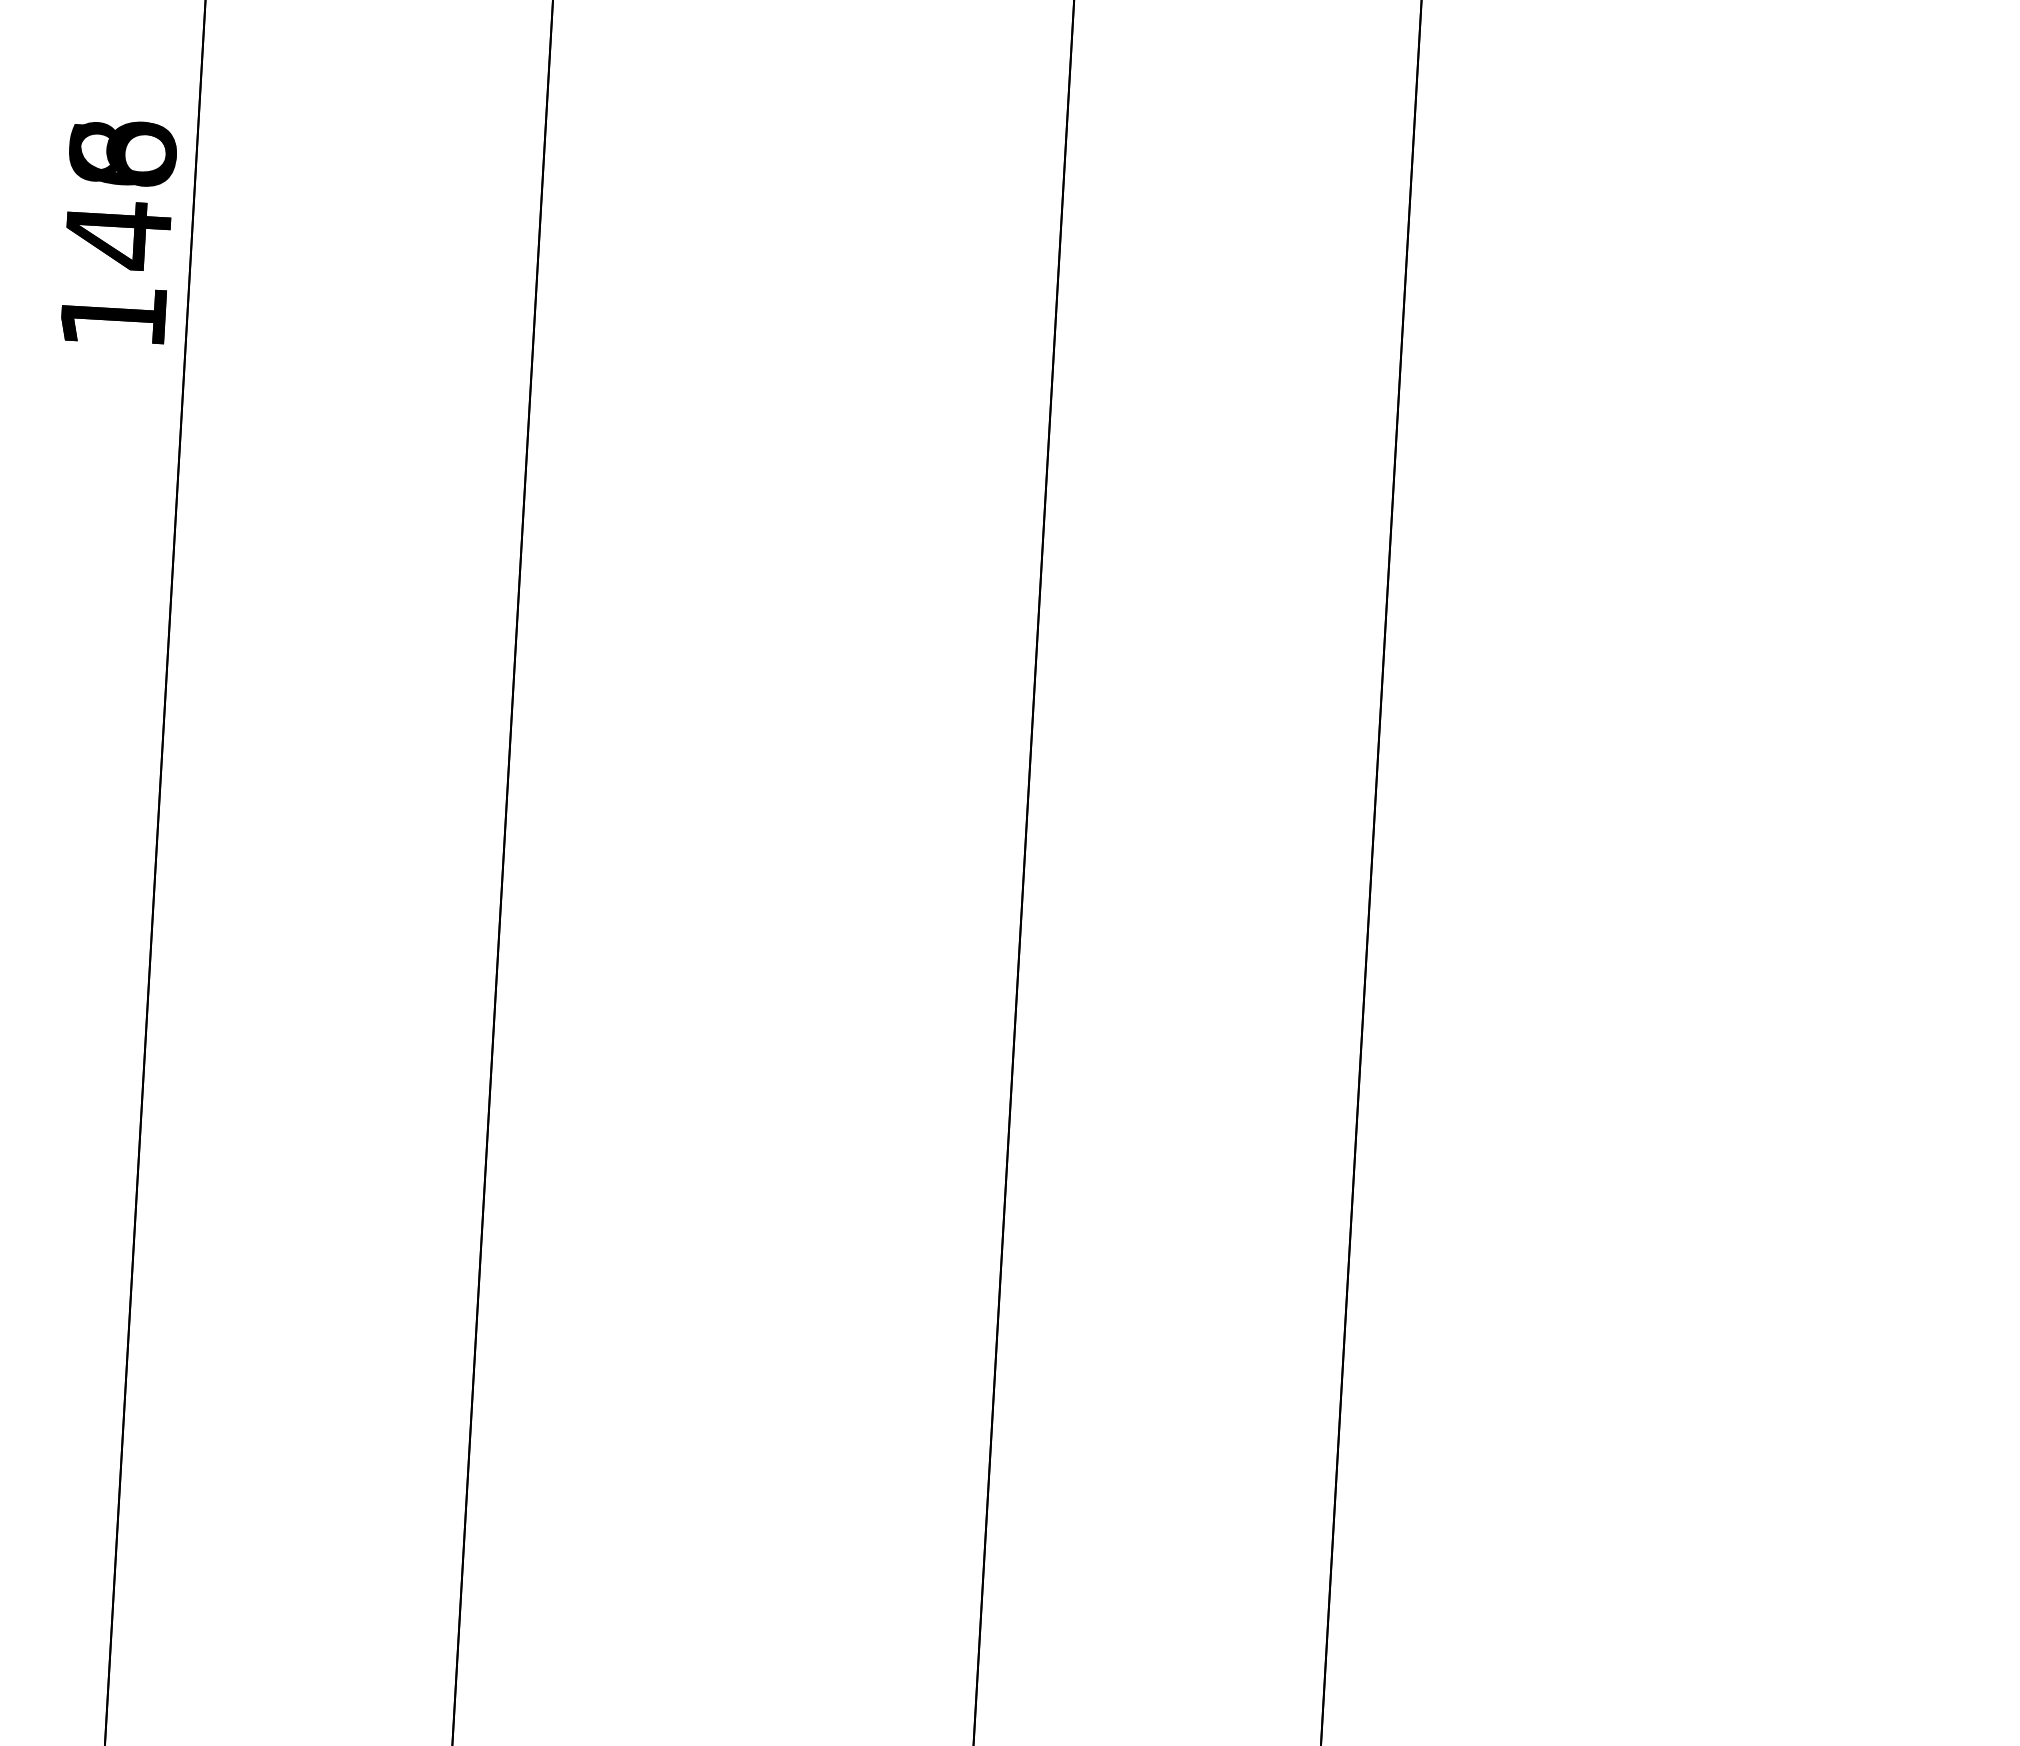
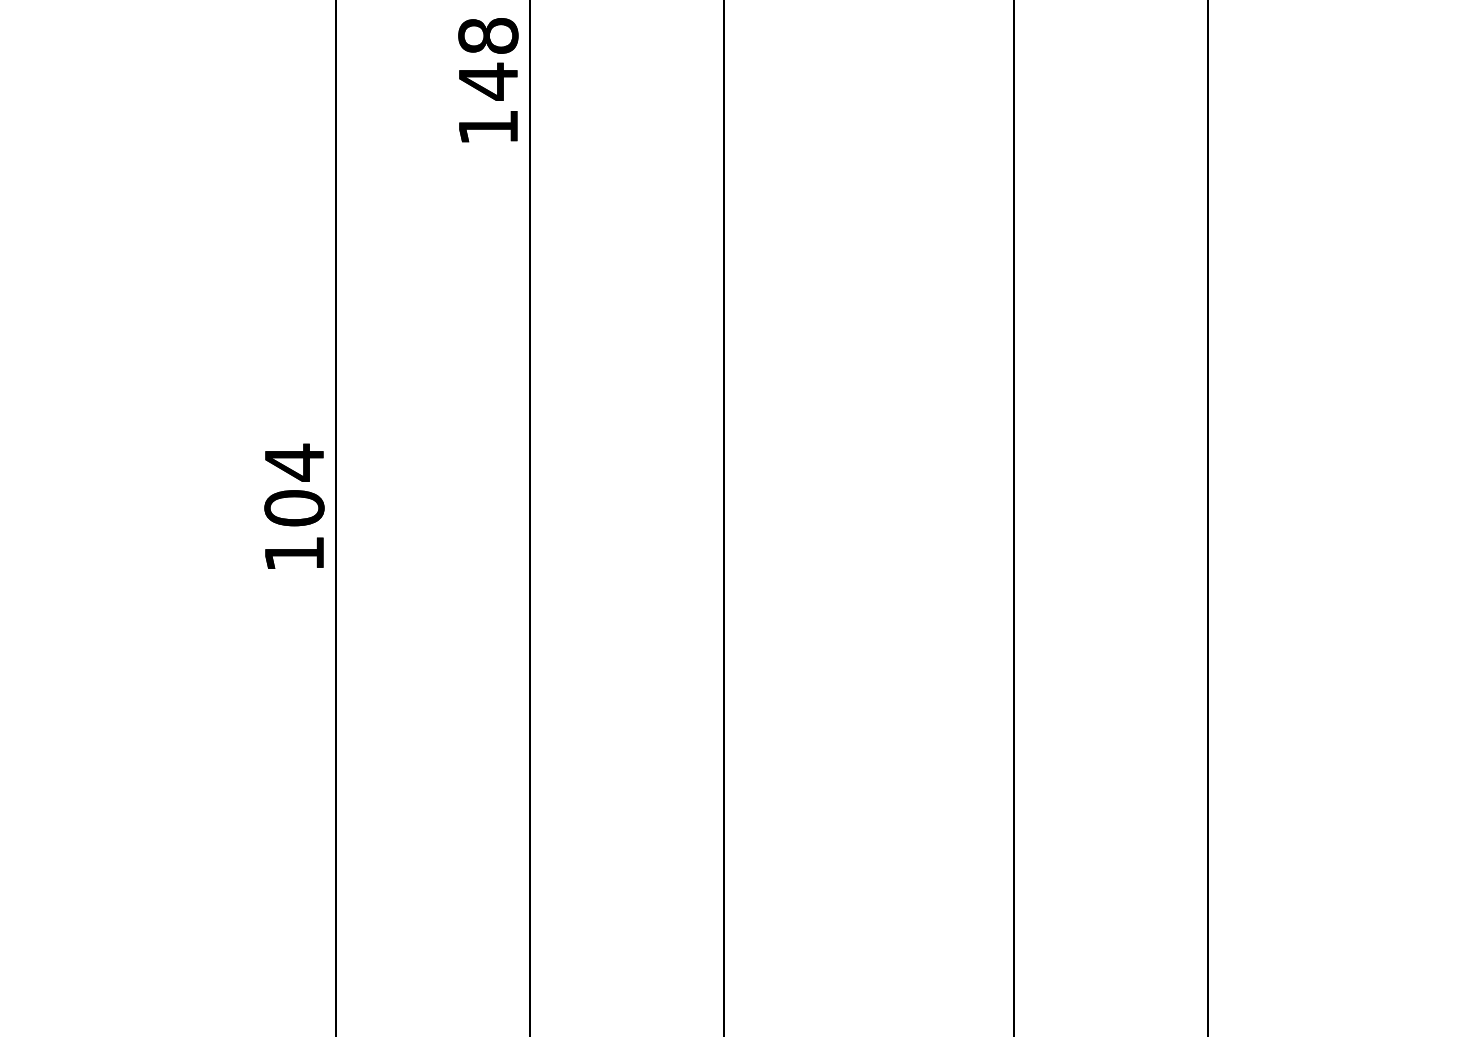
text: (123, 152) -> (488, 35), 146 -> 148

